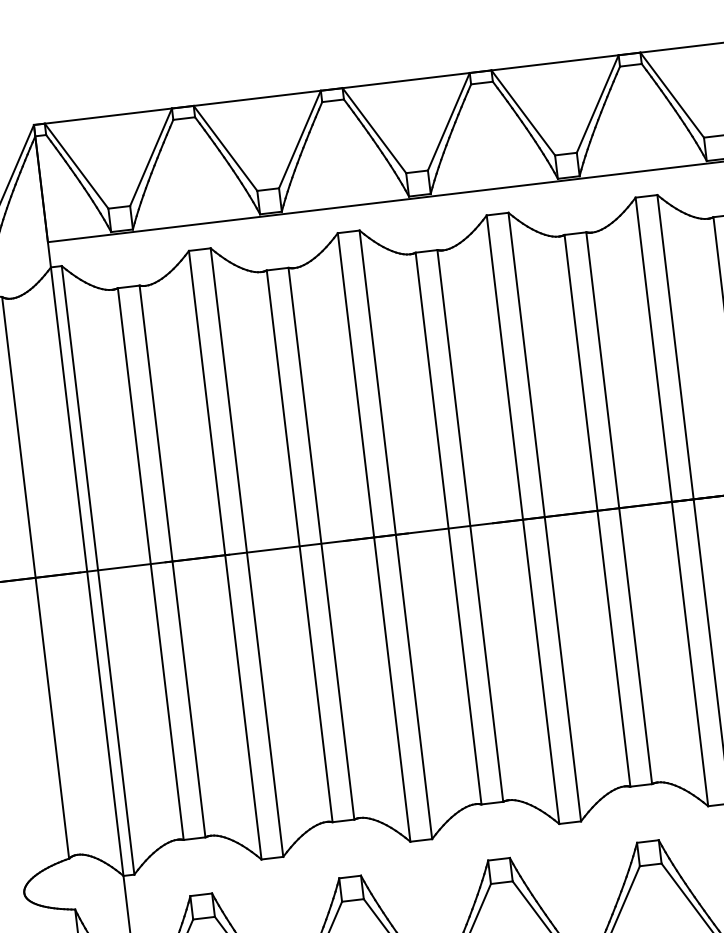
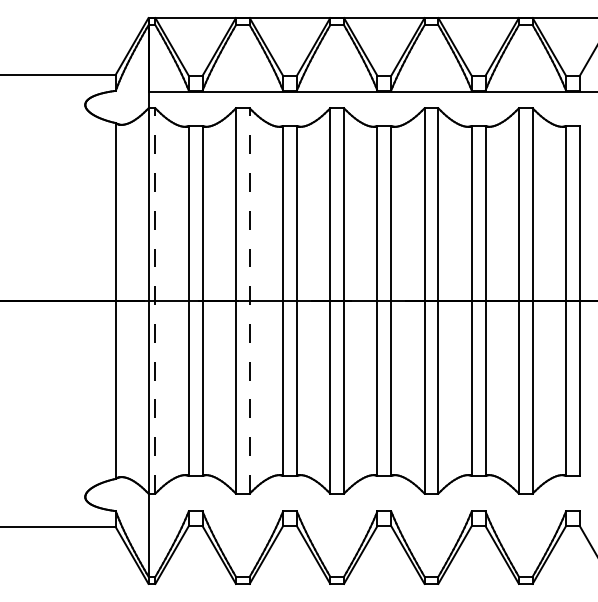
line: (246, 553) -> (249, 301), solid -> dashed
line: (98, 571) -> (155, 301), solid -> dashed

